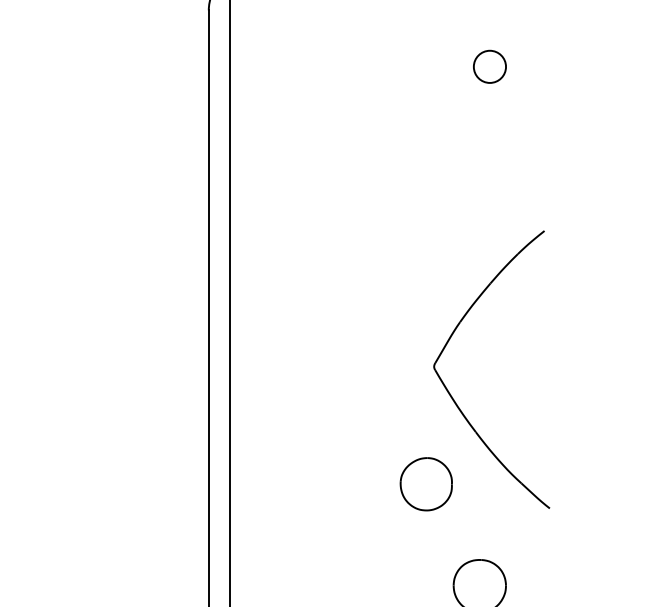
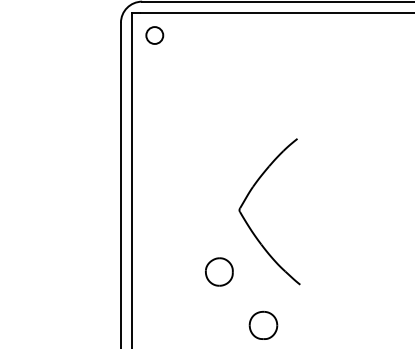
circle: (489, 66) -> (154, 35), moved
part: (426, 483) -> (219, 271), moved

